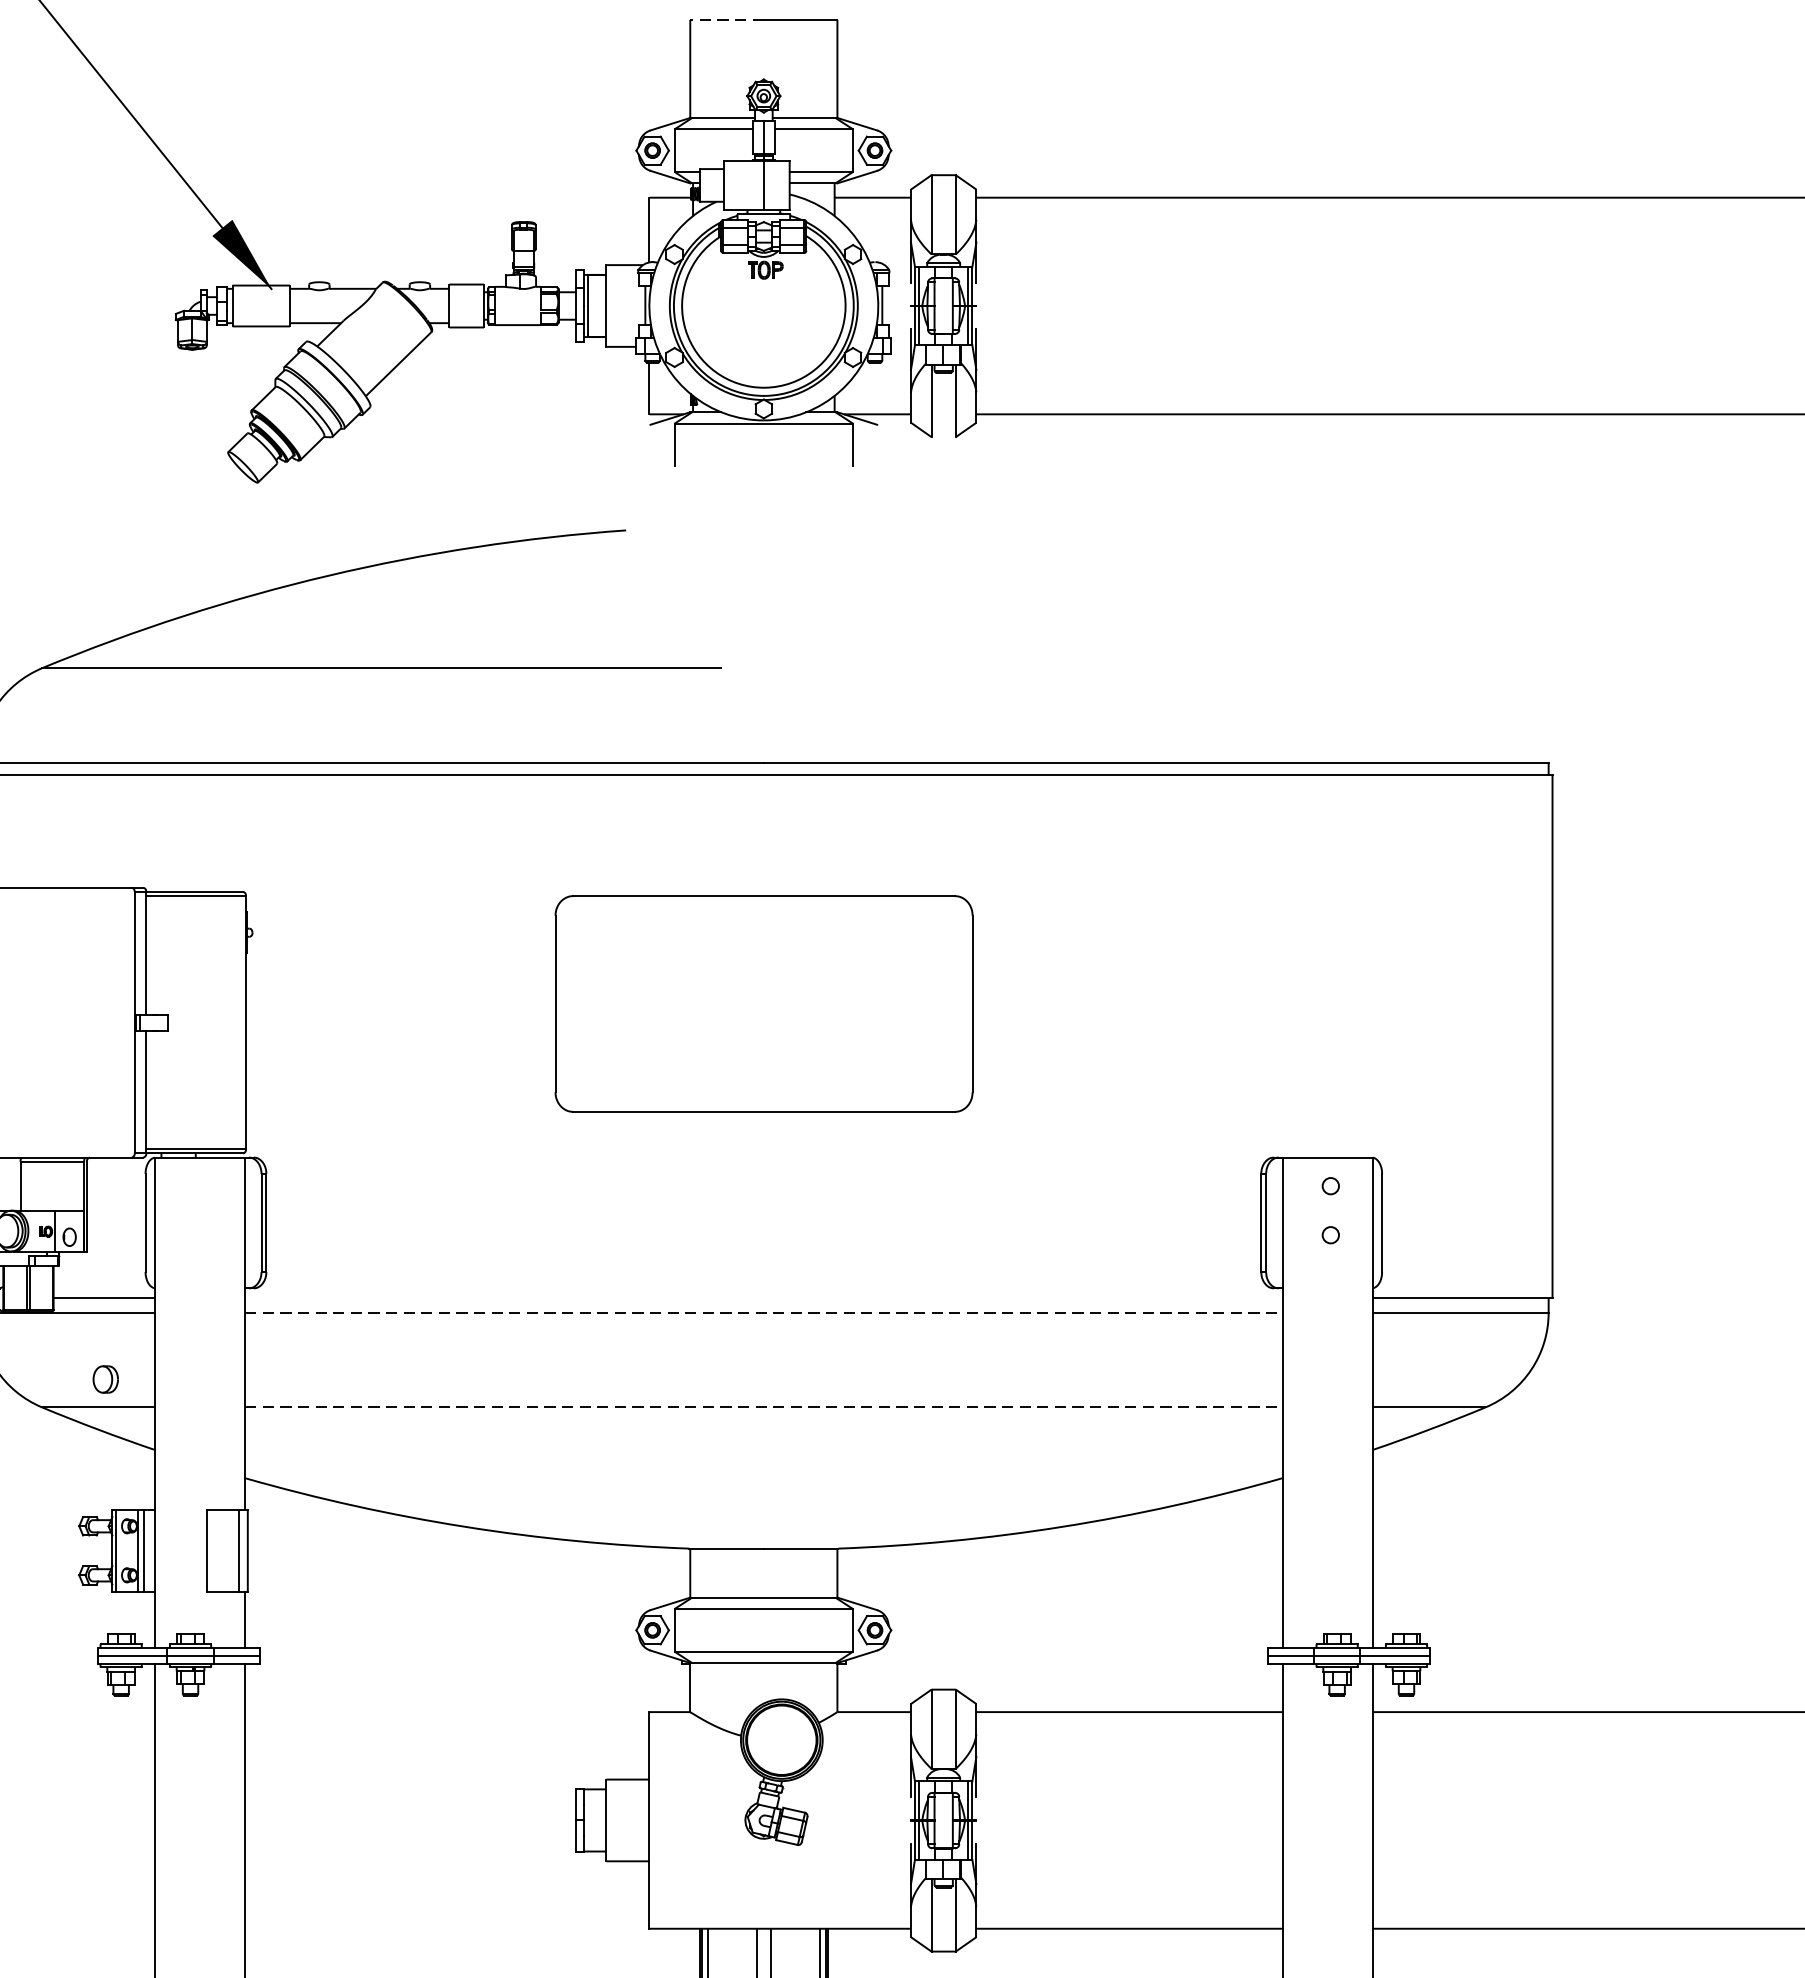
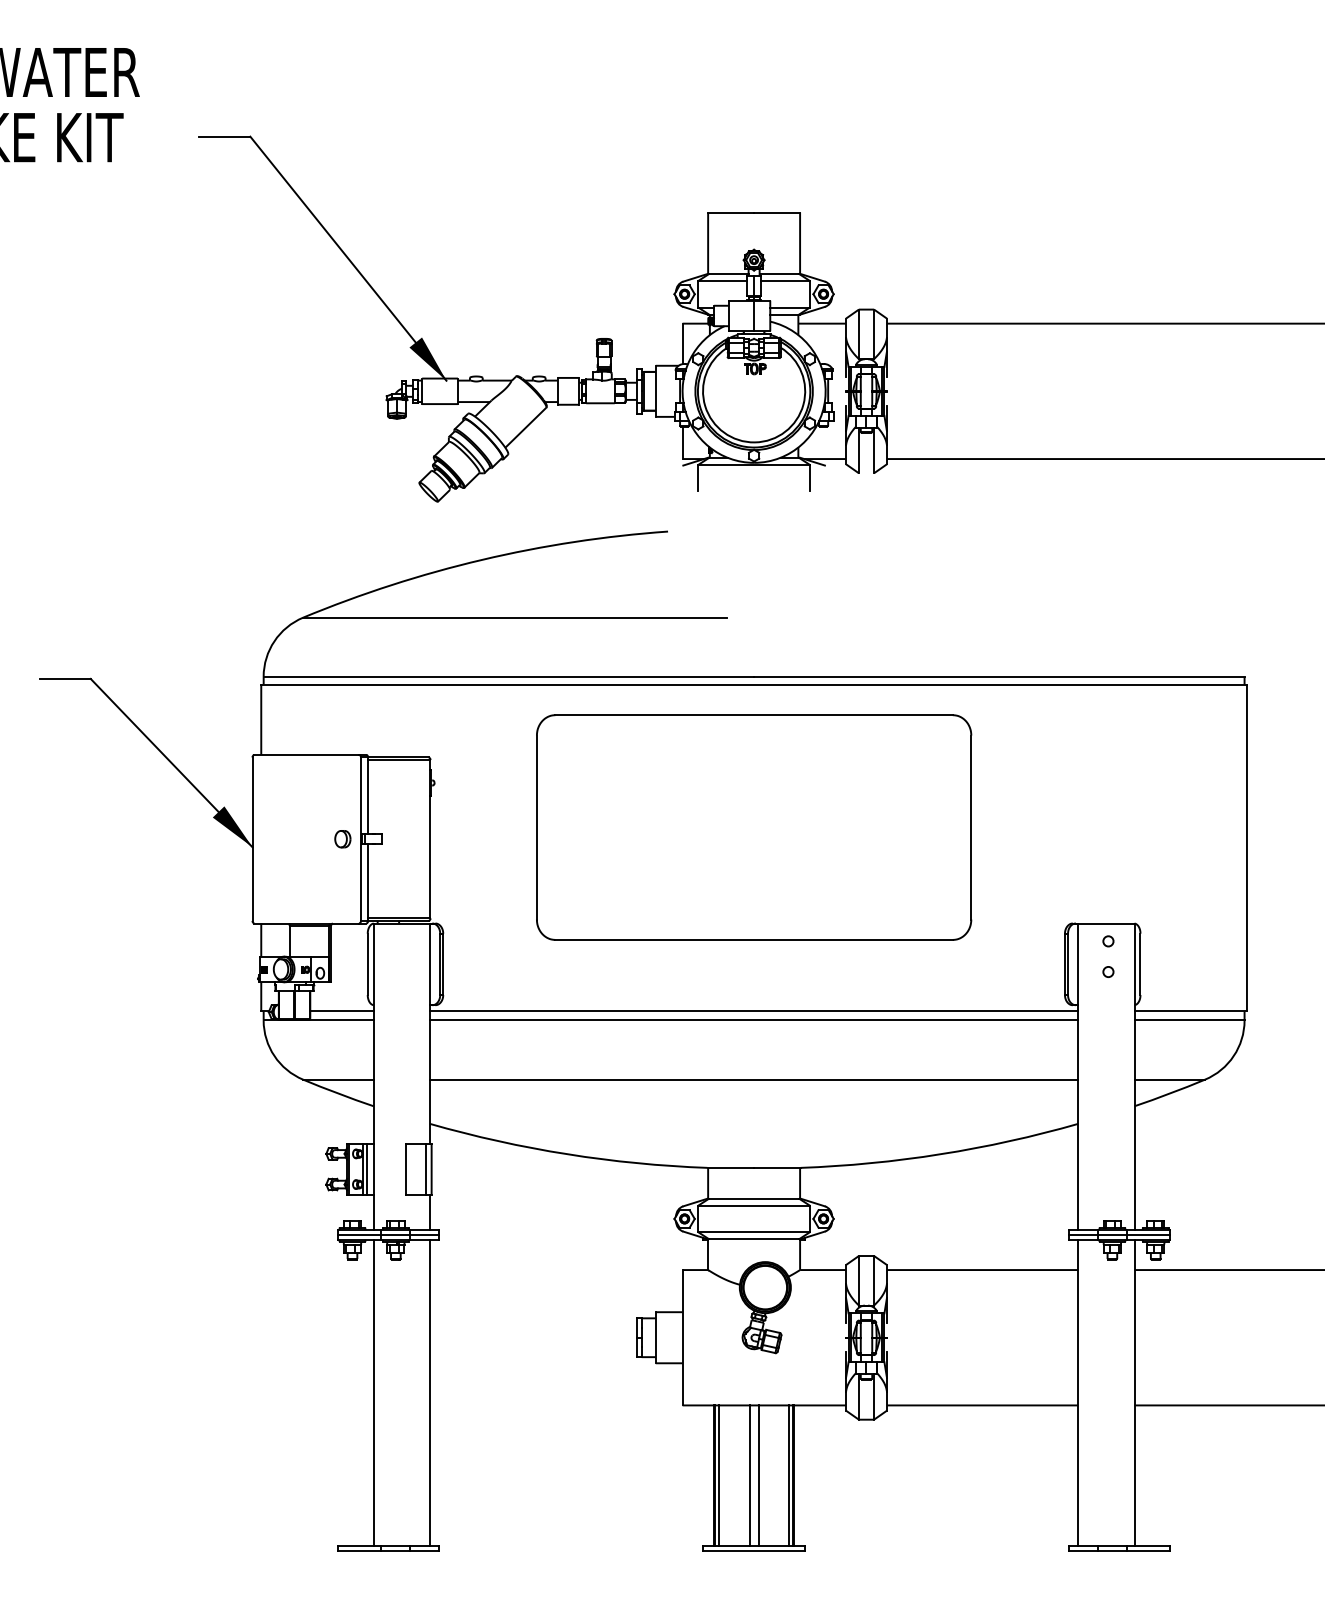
line: (727, 19) -> (731, 212), dashed -> solid
part: (764, 1003) -> (754, 827), size x1.67
line: (764, 1298) -> (754, 1011), added
line: (764, 1312) -> (754, 1020), dashed -> solid
part: (105, 1379) -> (342, 839), moved
line: (764, 1407) -> (754, 1079), dashed -> solid

